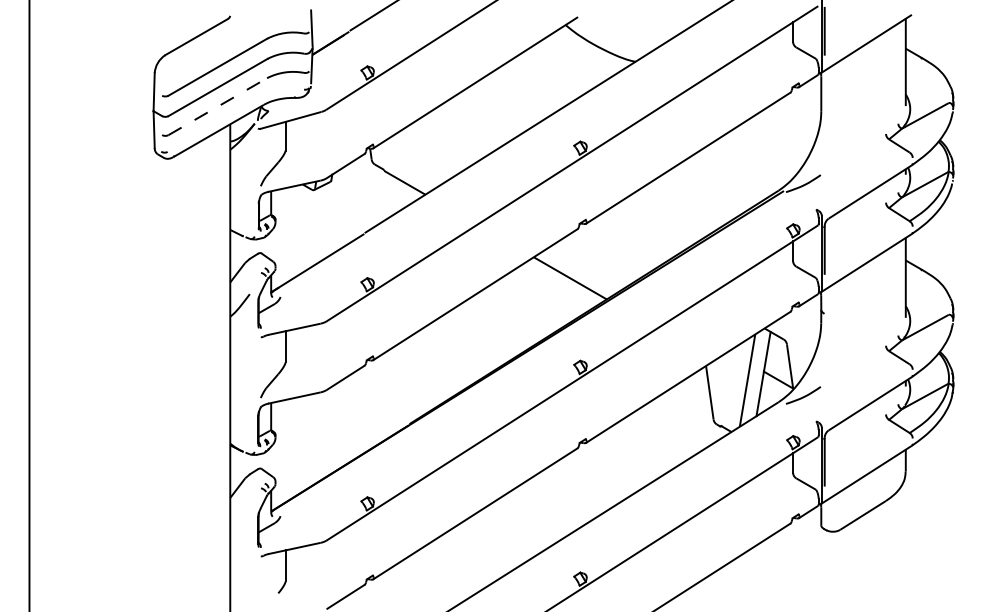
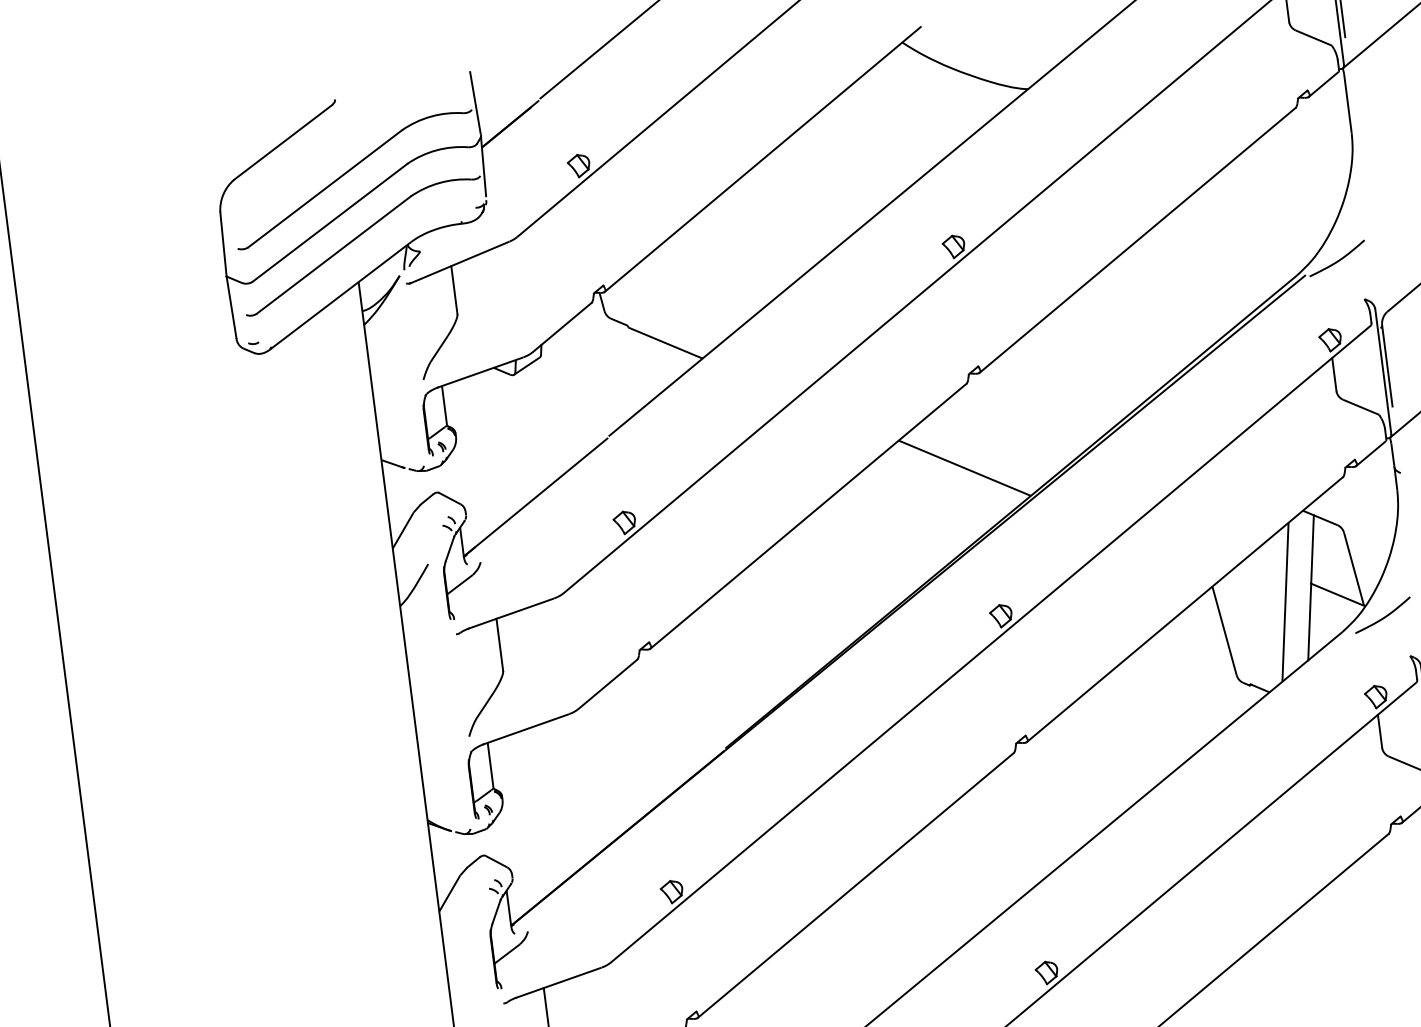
line: (217, 106) -> (333, 254), dashed -> solid

